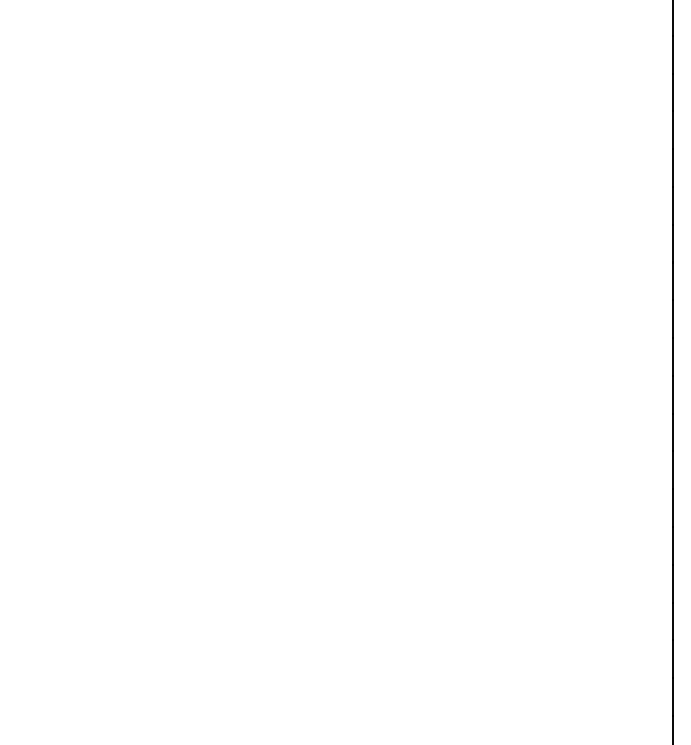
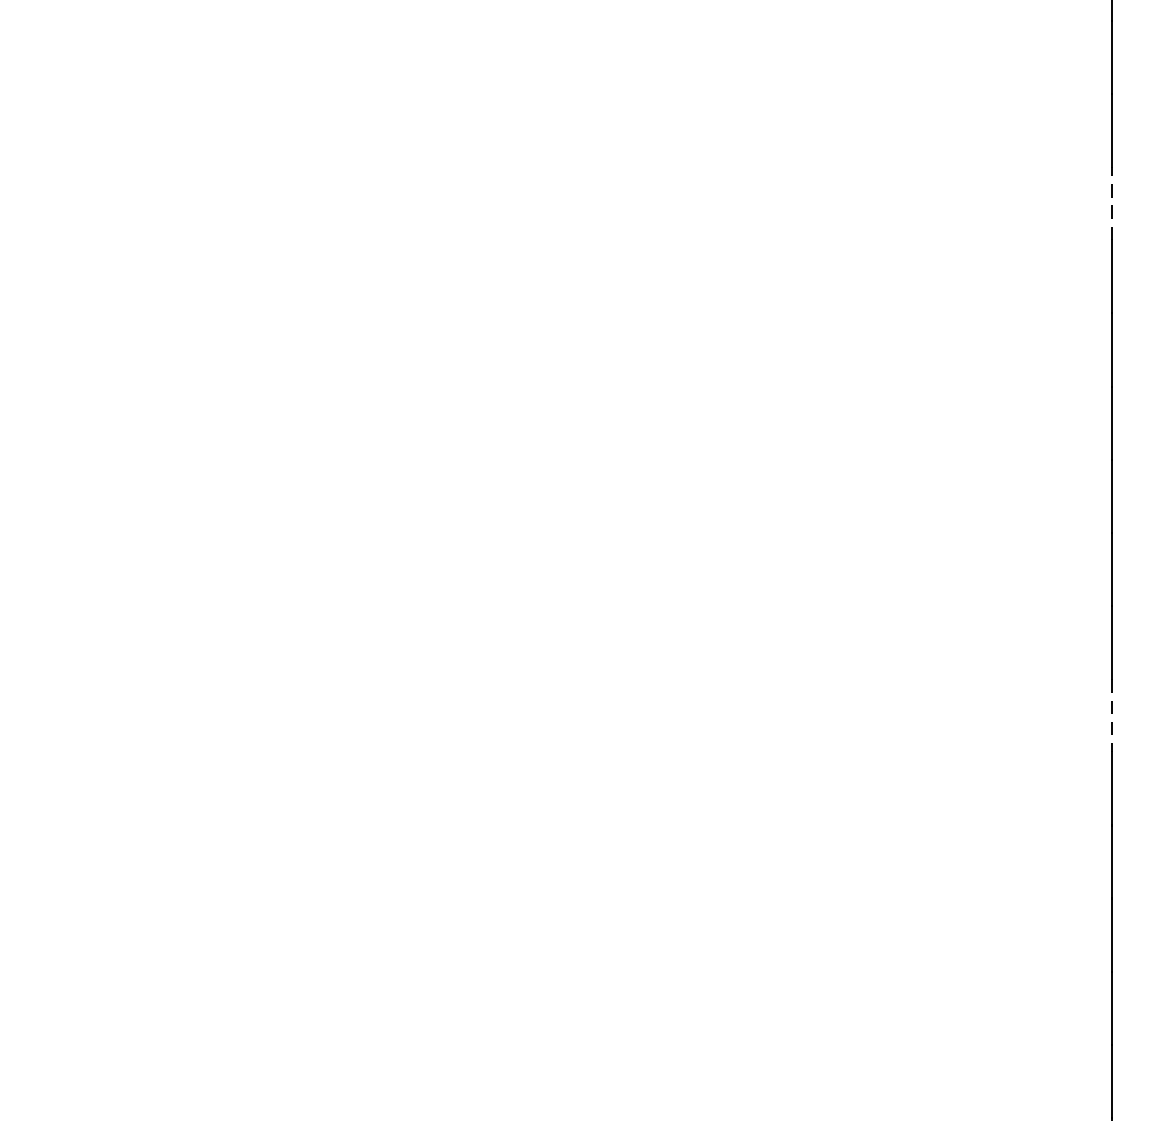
line: (673, 281) -> (1112, 203), solid -> dashed
line: (673, 545) -> (1112, 714), solid -> dashed

